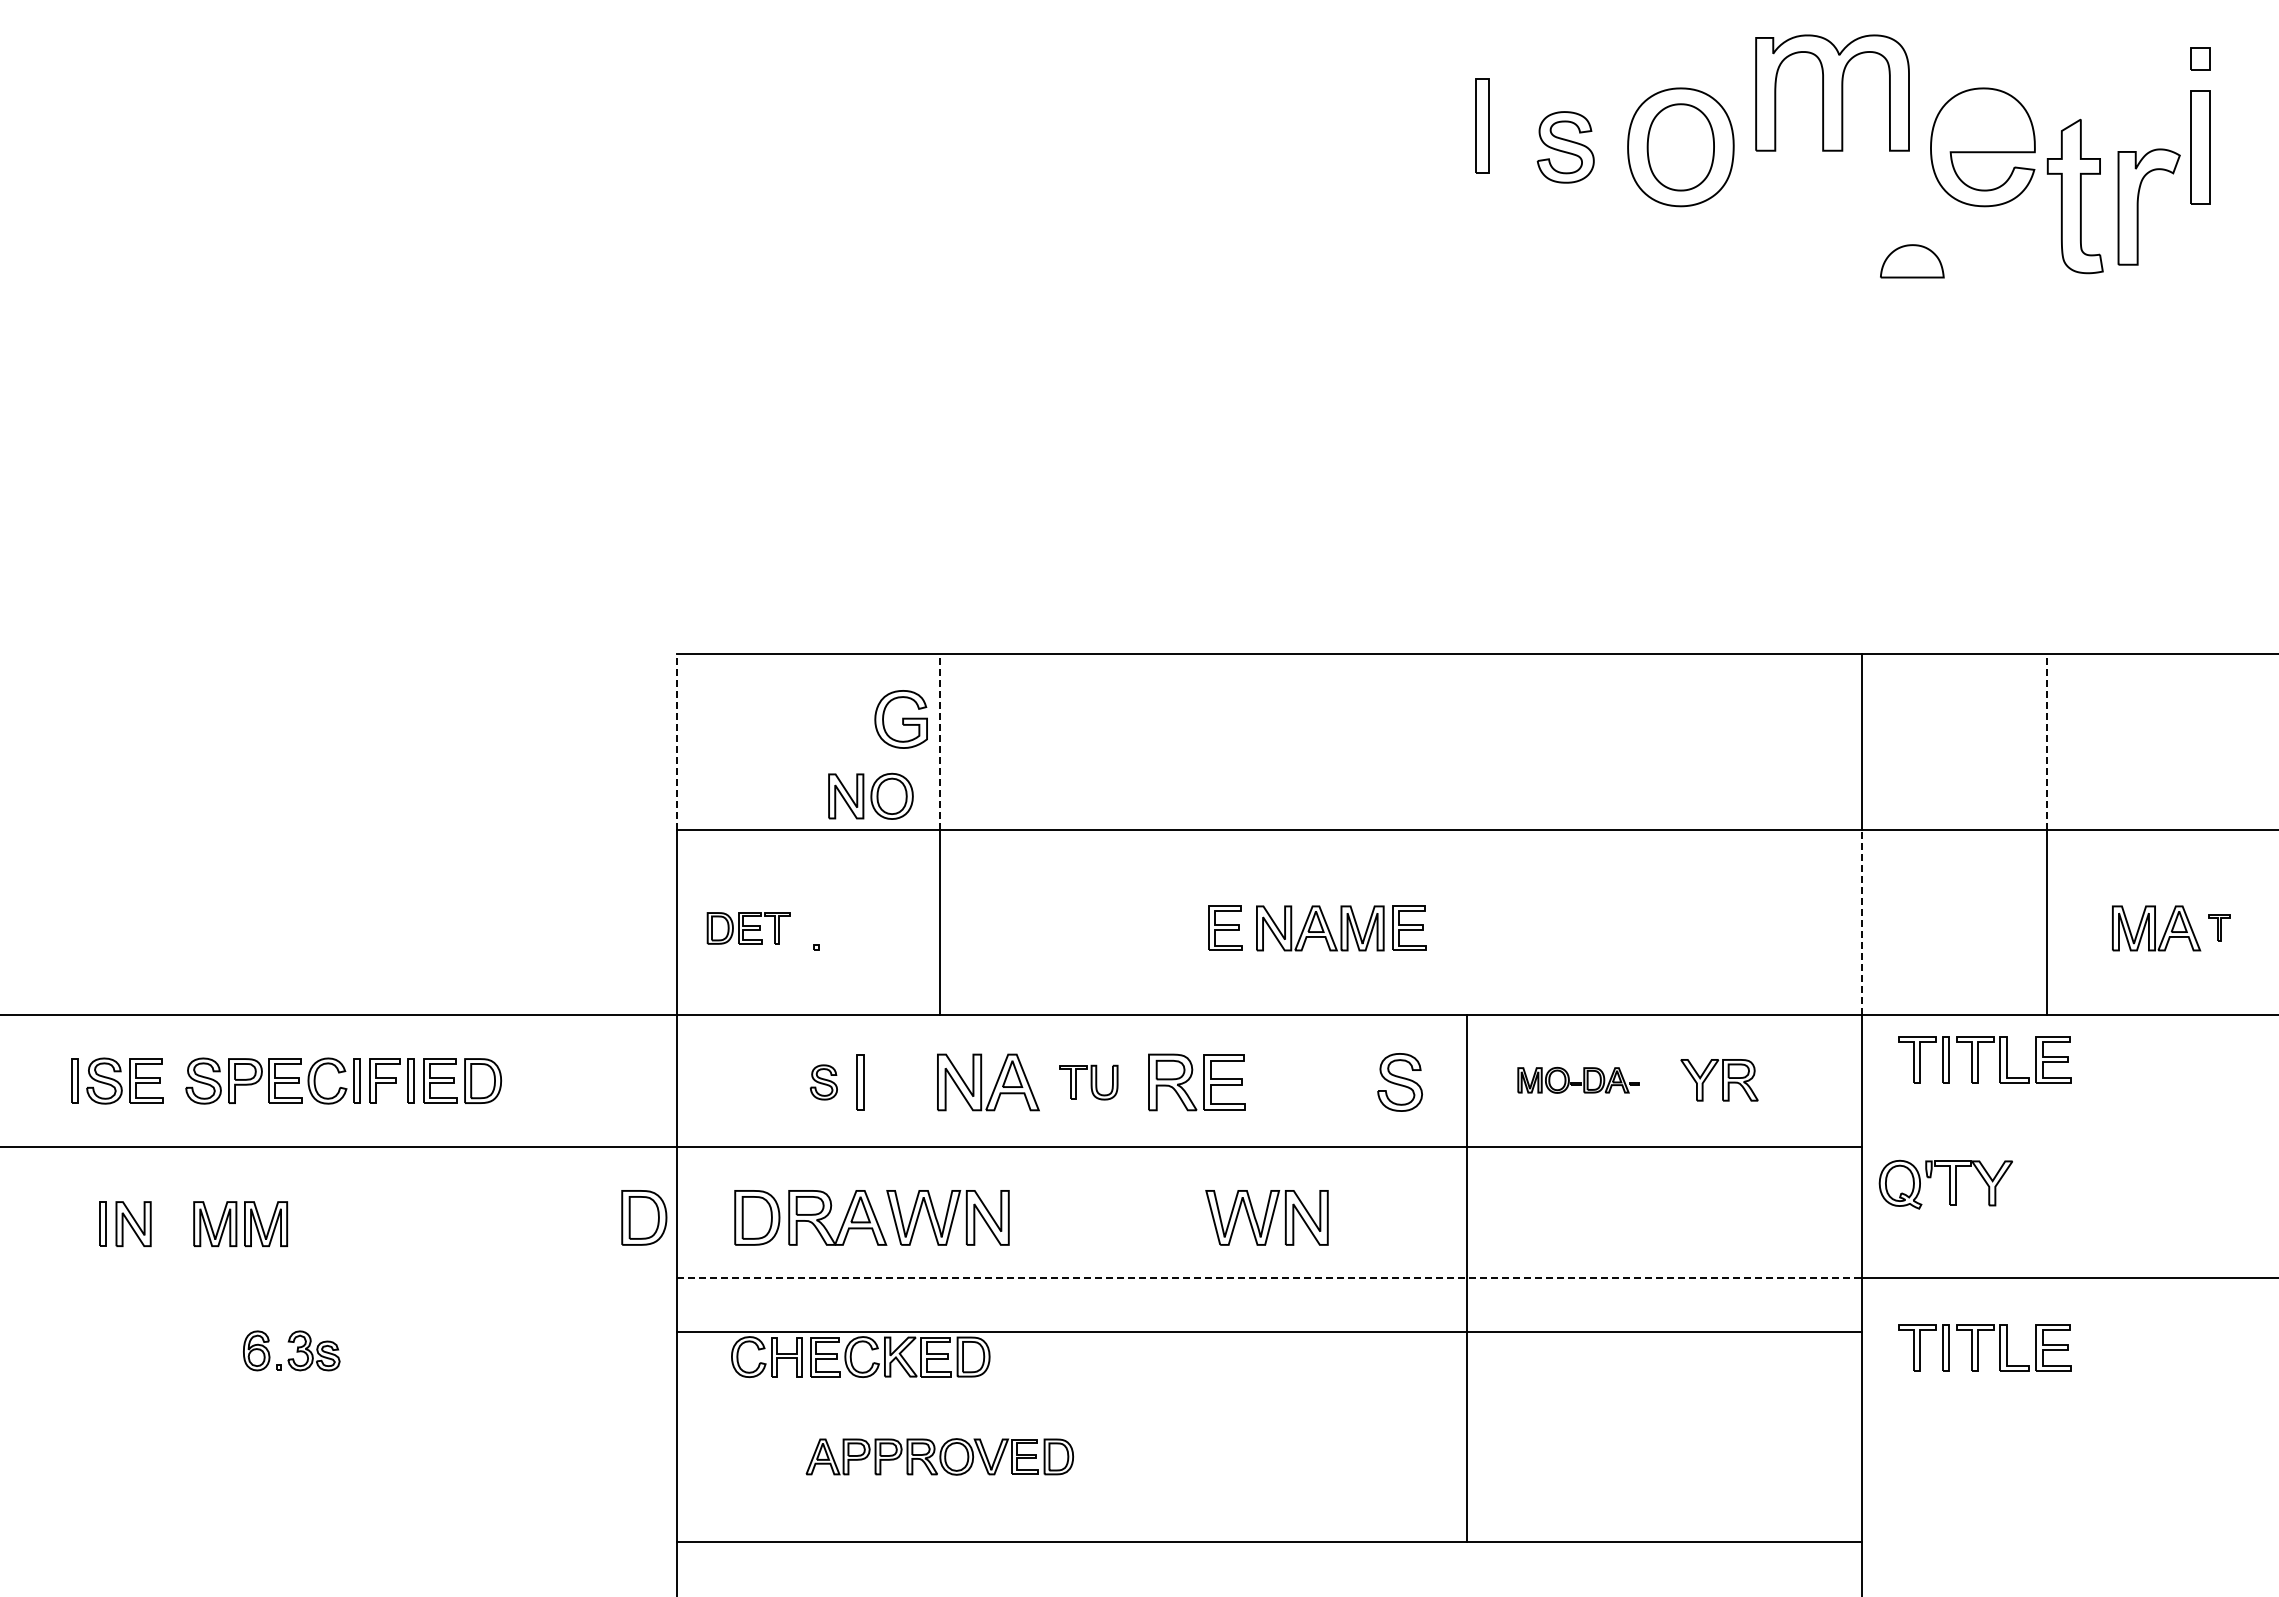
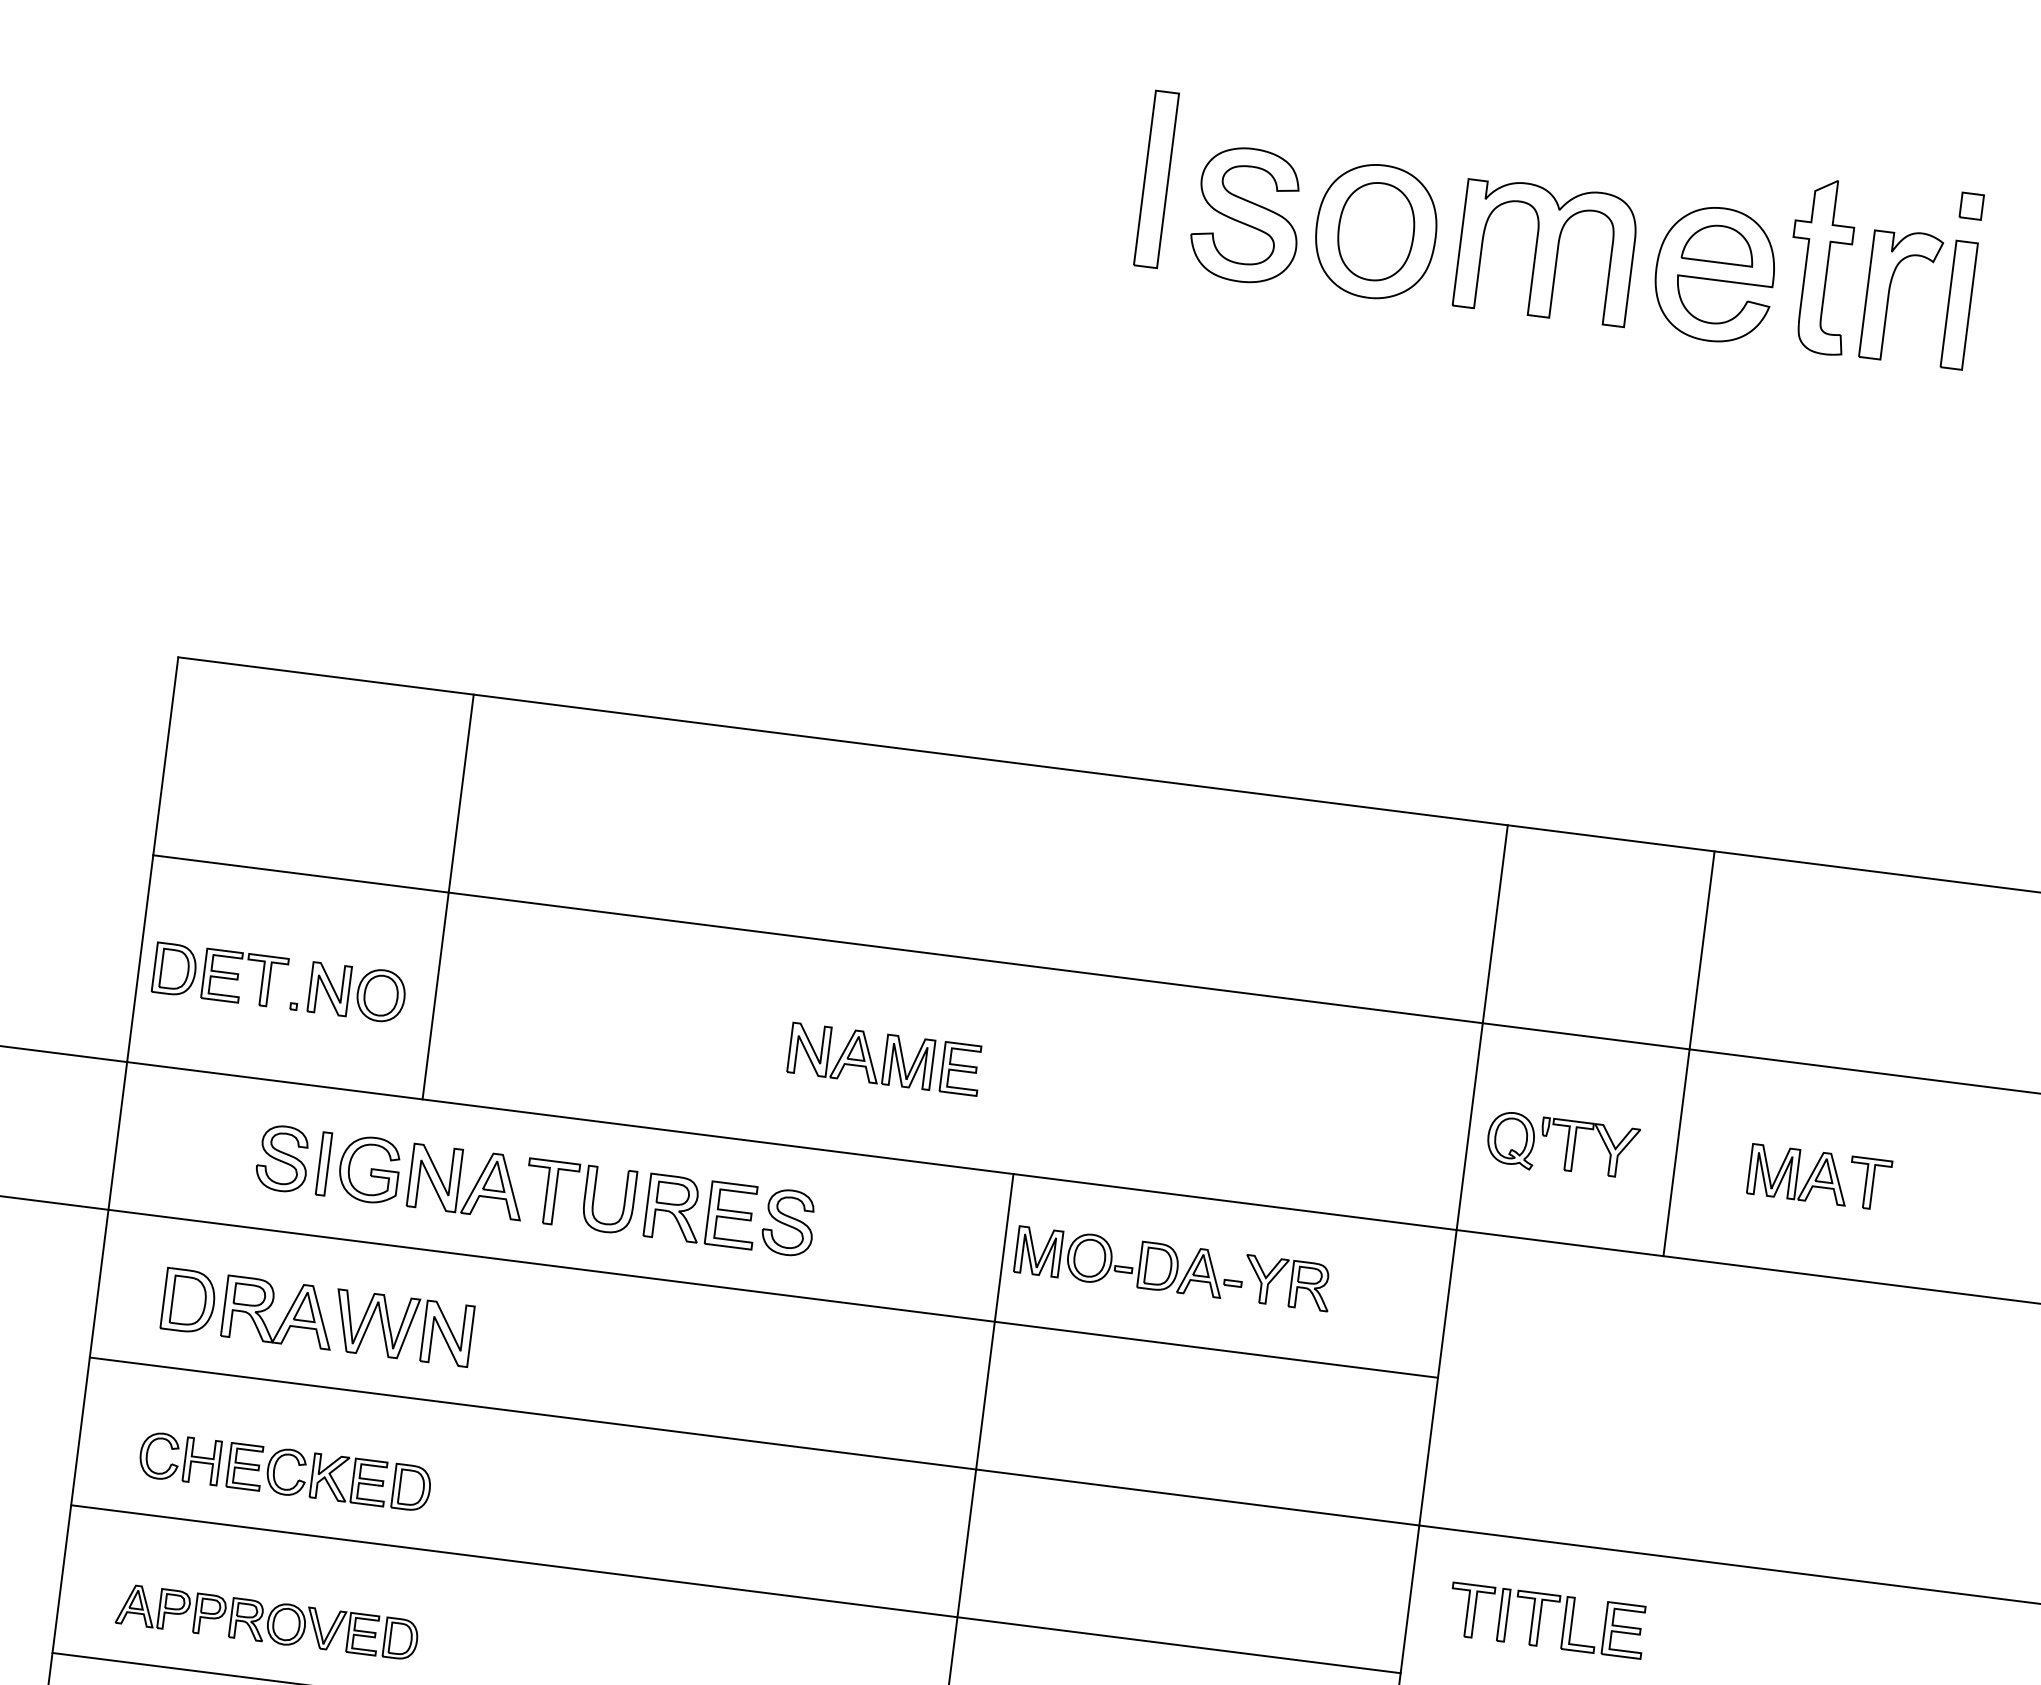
part: (1832, 92) -> (1546, 251), moved
part: (1482, 125) -> (1156, 179), size x1.67
part: (1565, 147) -> (1246, 215), size x1.67
part: (2074, 196) -> (1820, 266), moved
part: (2138, 206) -> (1889, 294), moved
part: (1912, 261) -> (1719, 244), moved
part: (900, 719) -> (368, 1169), moved
line: (676, 741) -> (165, 755), dashed -> solid
line: (940, 741) -> (461, 792), dashed -> solid
line: (2046, 741) -> (1702, 949), dashed -> solid
part: (870, 795) -> (357, 991), moved
line: (1862, 922) -> (1470, 1126), dashed -> solid
part: (1225, 927) -> (755, 1041), removed
part: (2219, 927) -> (1869, 1182), size x1.67
part: (748, 928) -> (220, 975), size x1.43
part: (1984, 1059) -> (1587, 1297), removed
part: (1578, 1080) -> (1129, 1263), size x1.67
part: (823, 1082) -> (282, 1158), size x1.67
part: (1088, 1082) -> (579, 1196), size x1.67
part: (1399, 1082) -> (788, 1222), moved
part: (1945, 1184) -> (1562, 1146), moved
part: (644, 1217) -> (62, 1284), removed
part: (1266, 1217) -> (759, 1372), removed
line: (1269, 1278) -> (754, 1441), dashed -> solid
line: (1269, 1332) -> (736, 1589), moved
part: (939, 1456) -> (267, 1621), moved

